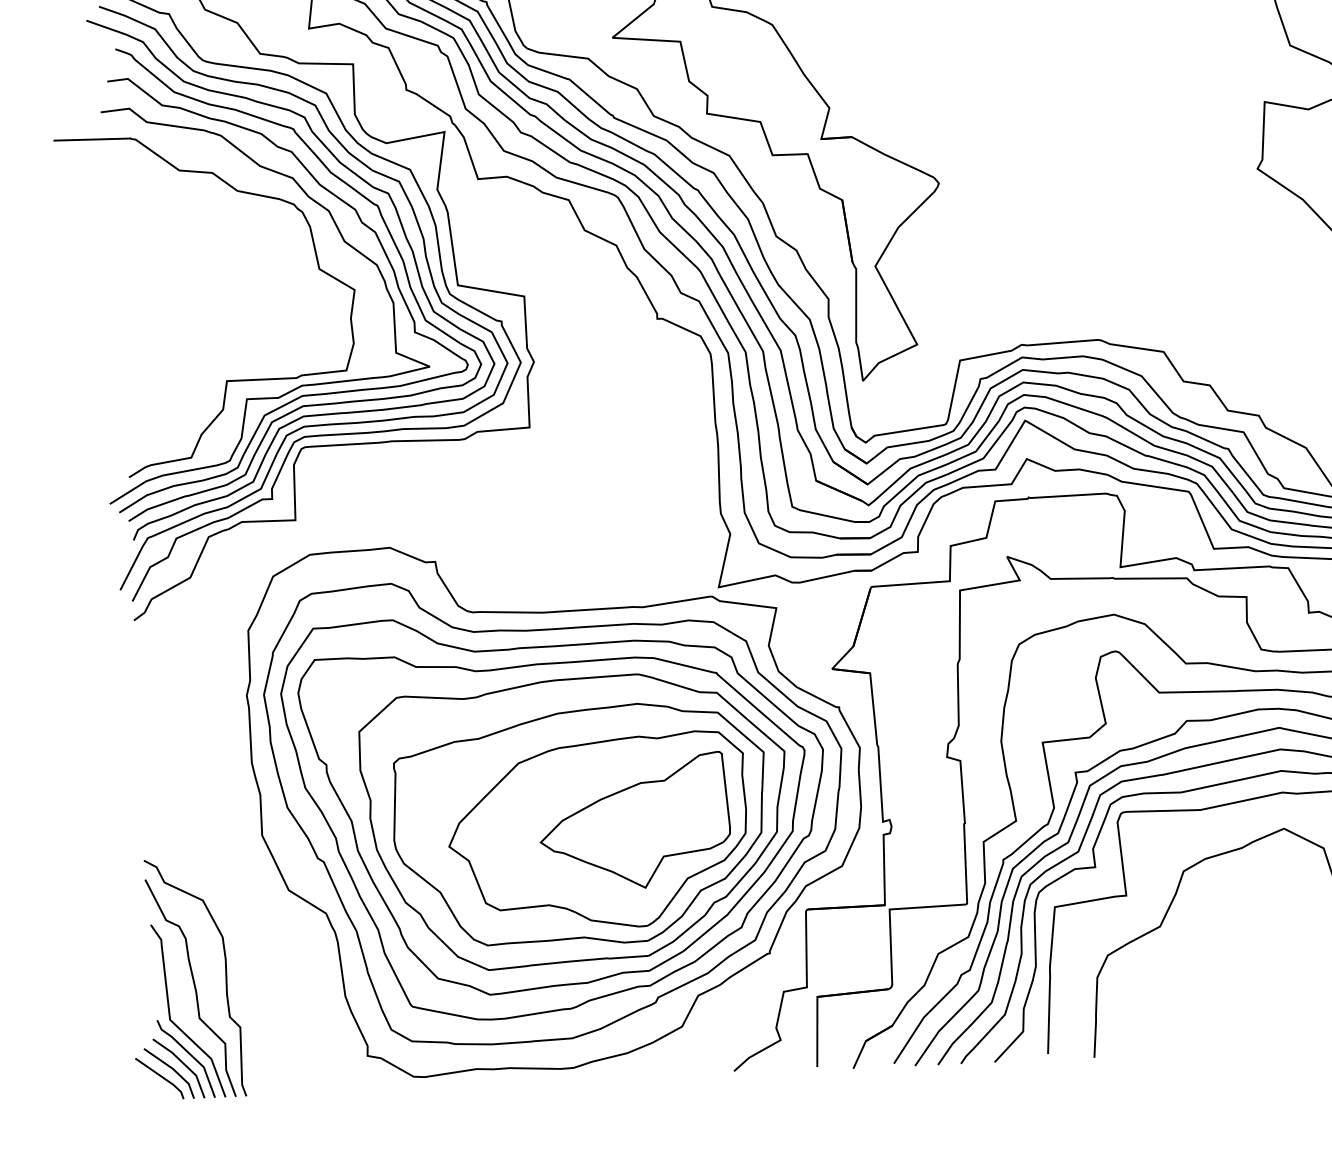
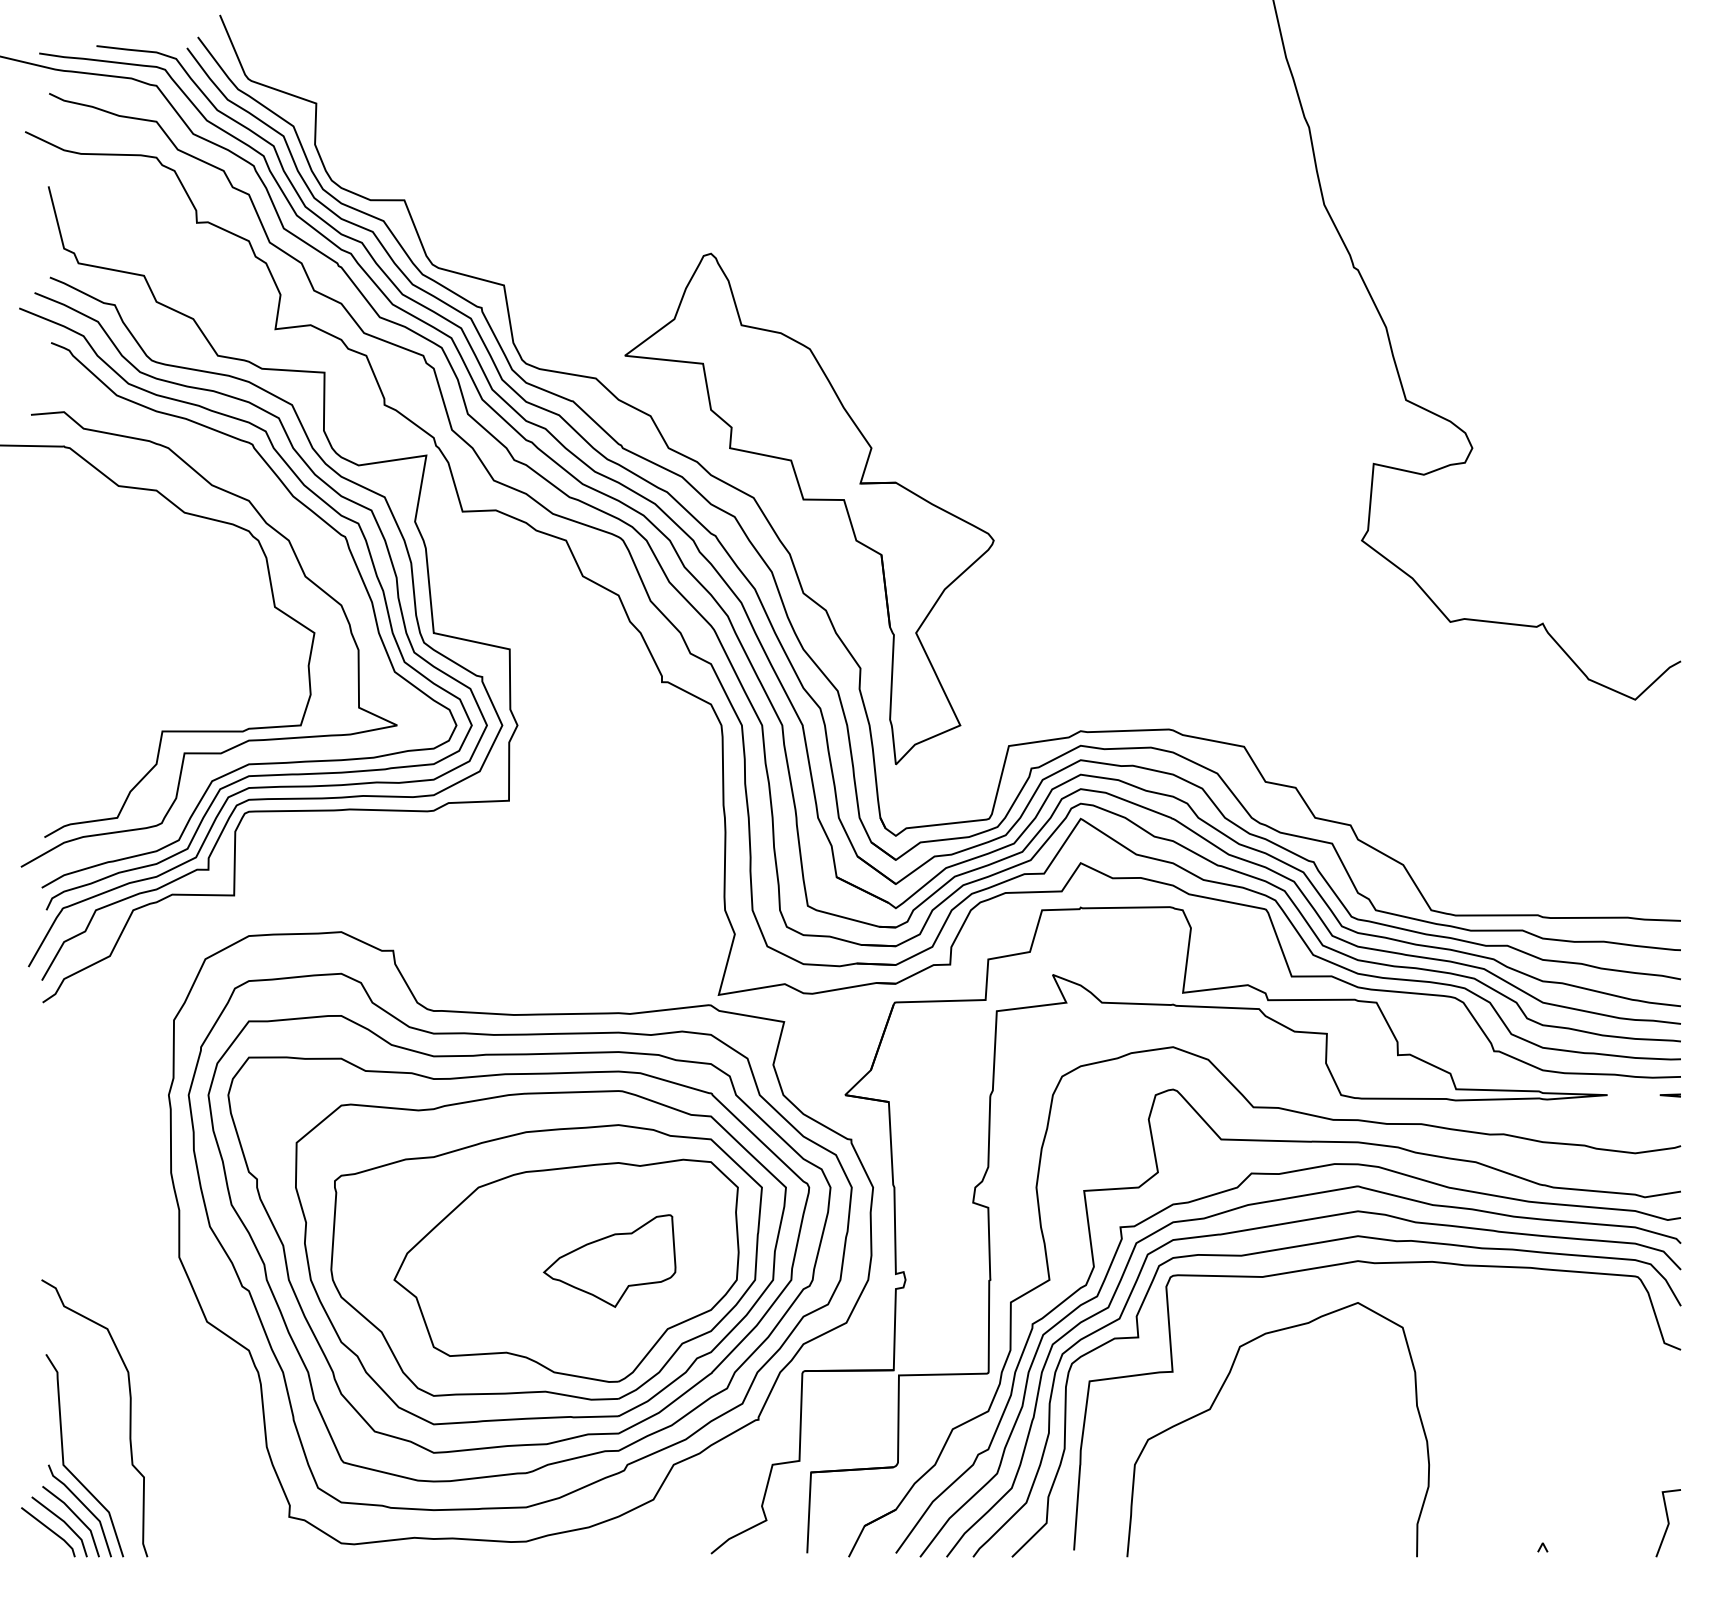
curve: (361, 223) -> (325, 556), removed
part: (634, 821) -> (609, 1260), size x0.6
curve: (193, 986) -> (92, 1427), removed

